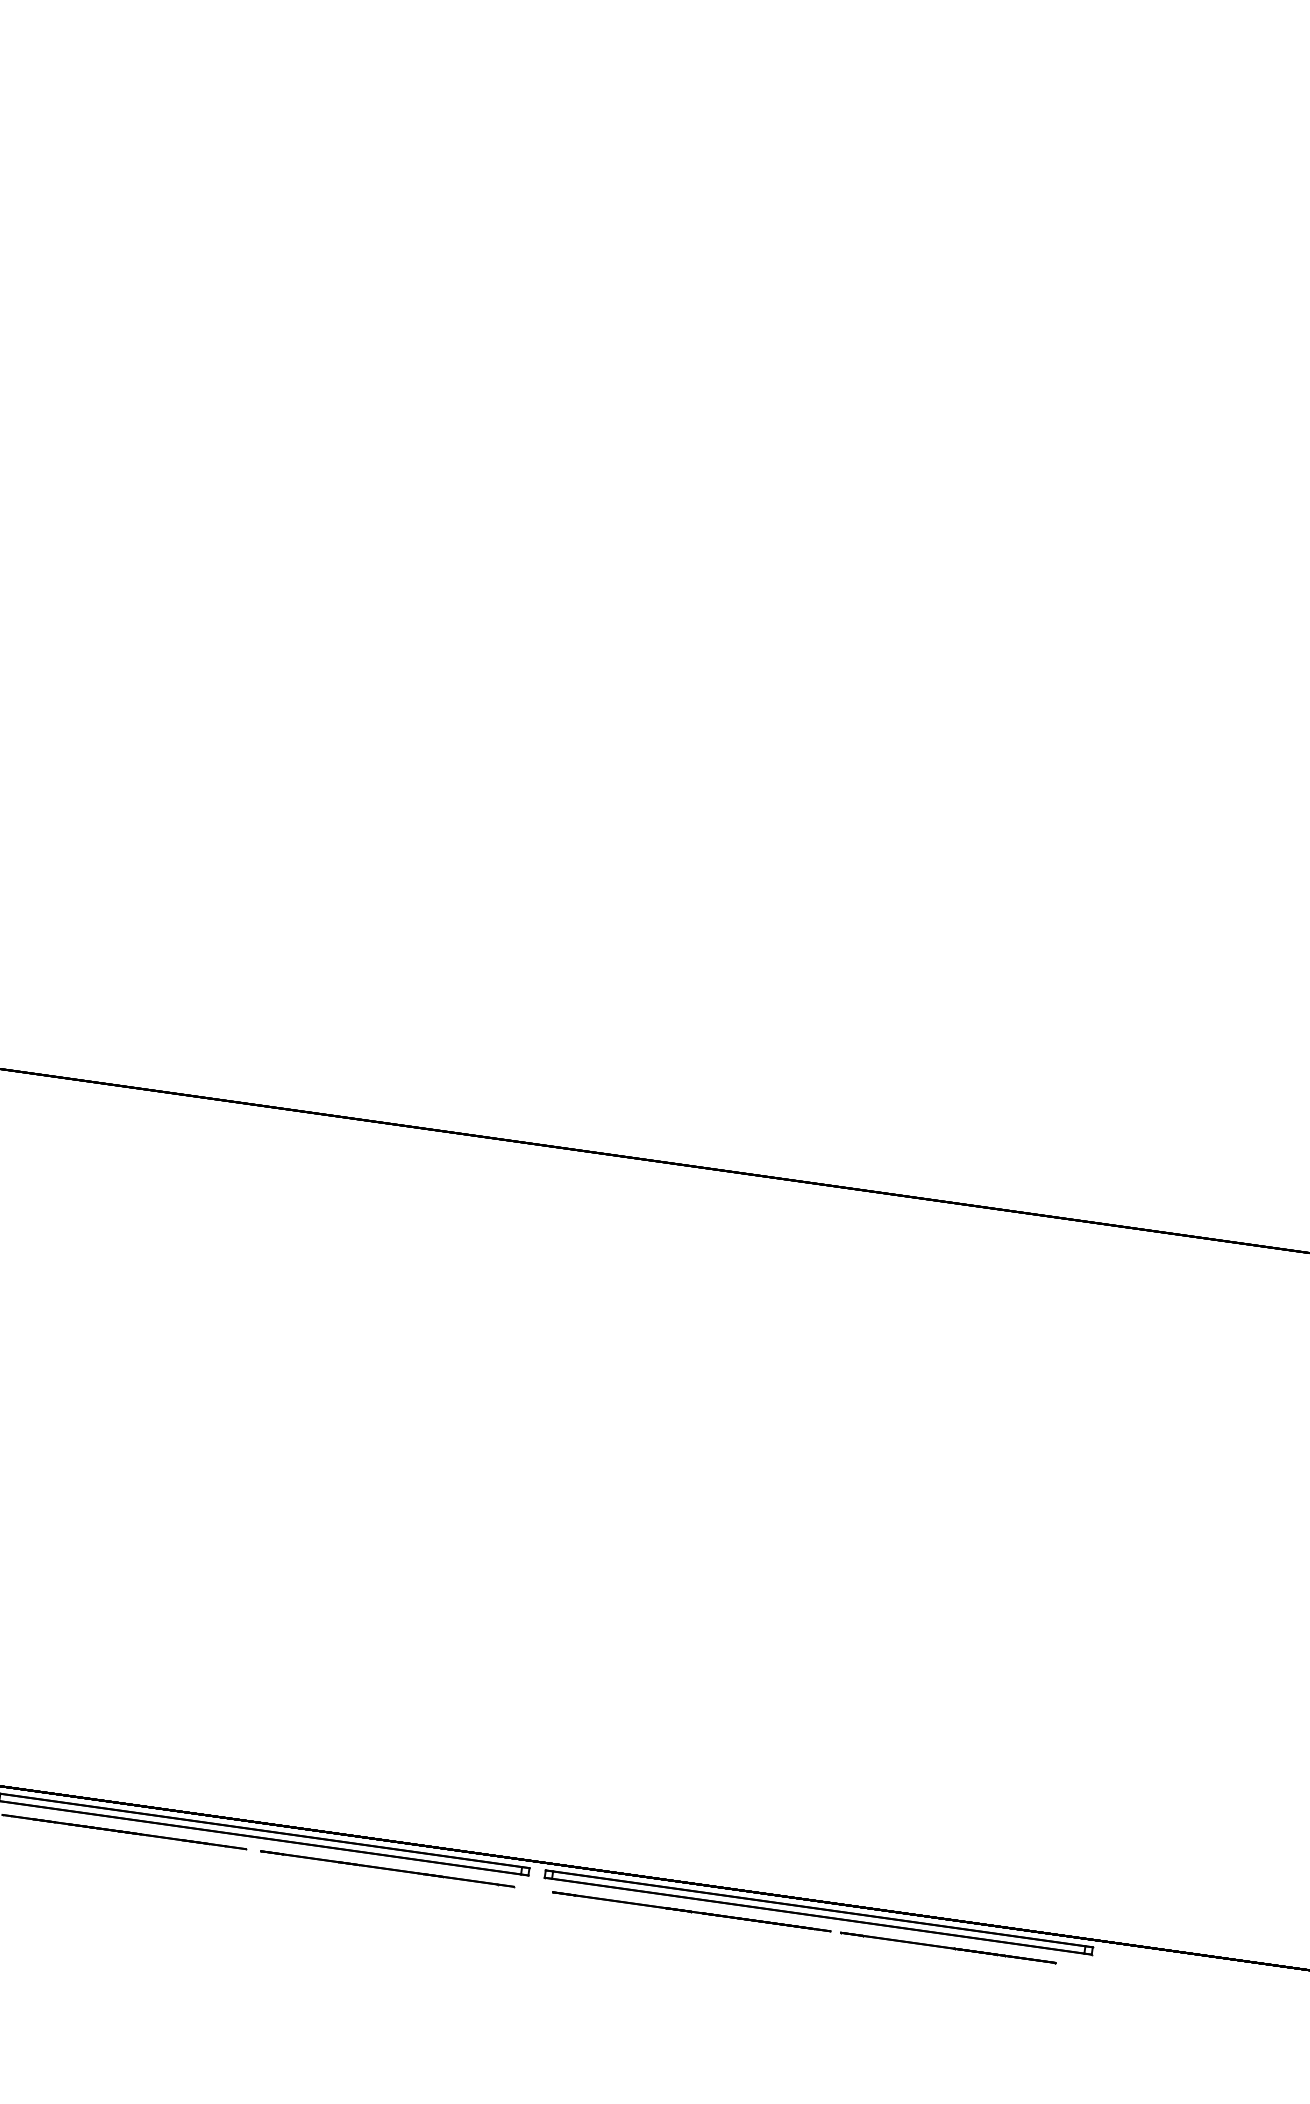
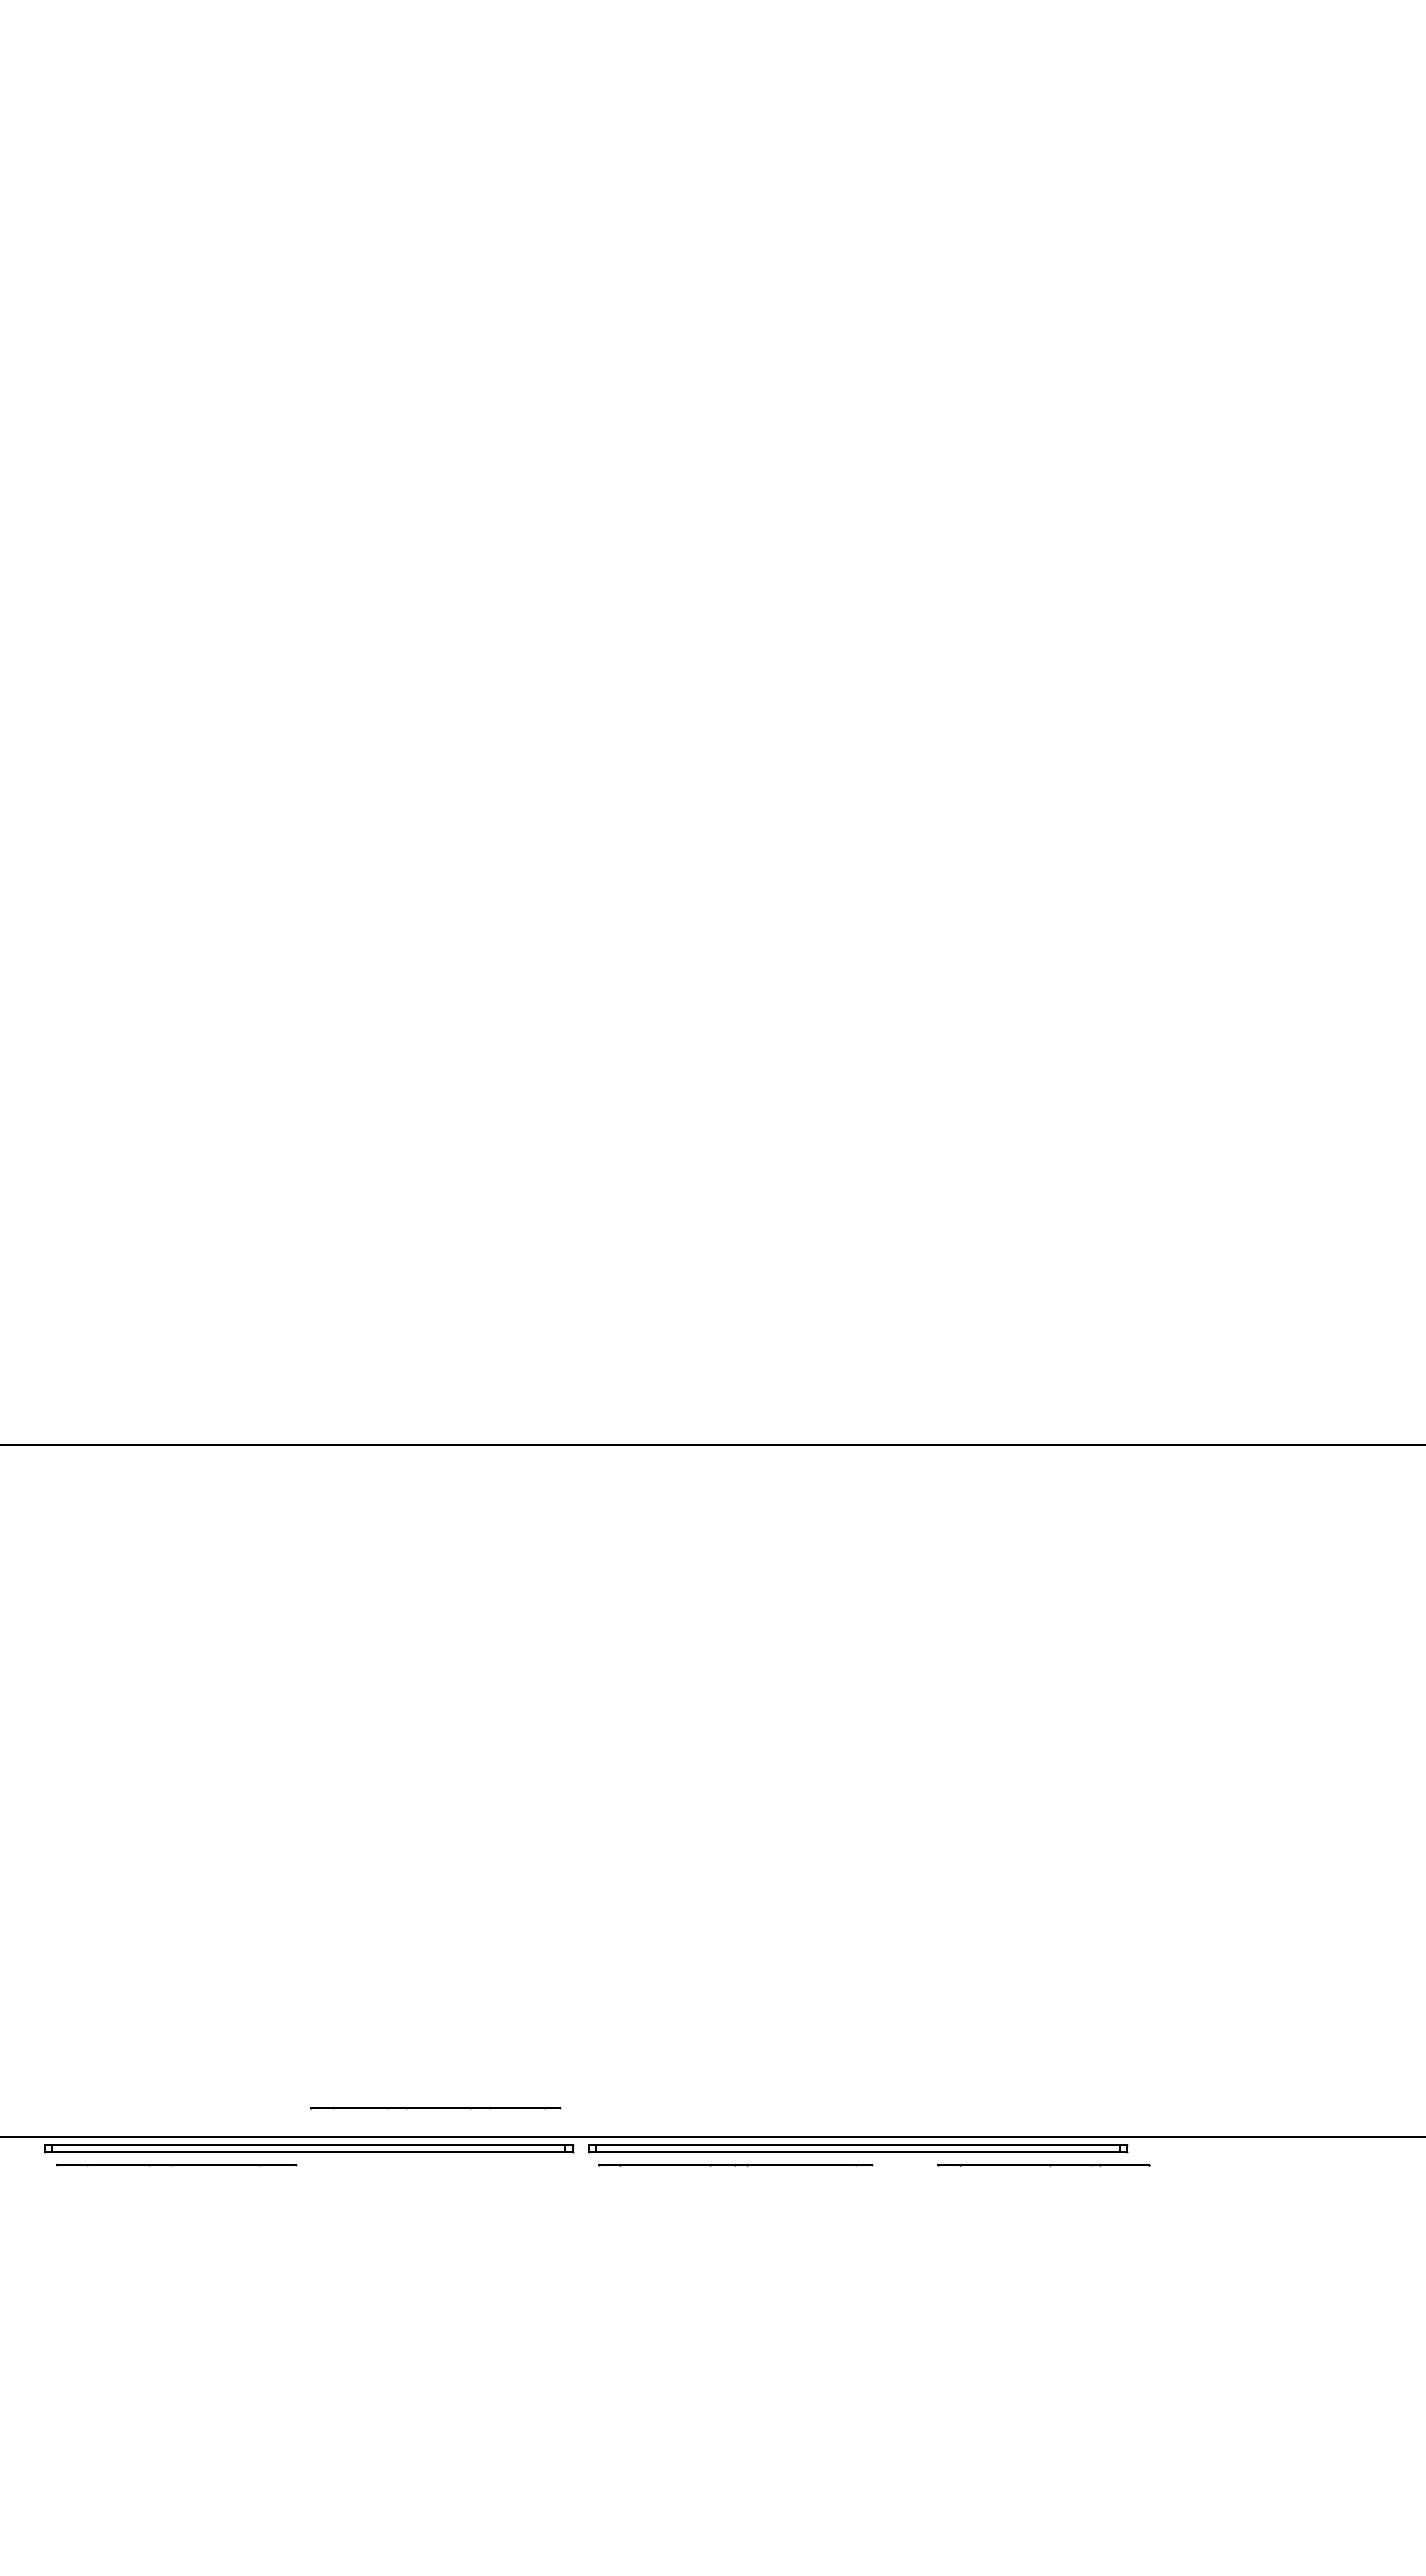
line: (387, 1869) -> (435, 2108), moved
line: (947, 1948) -> (1043, 2165), moved

